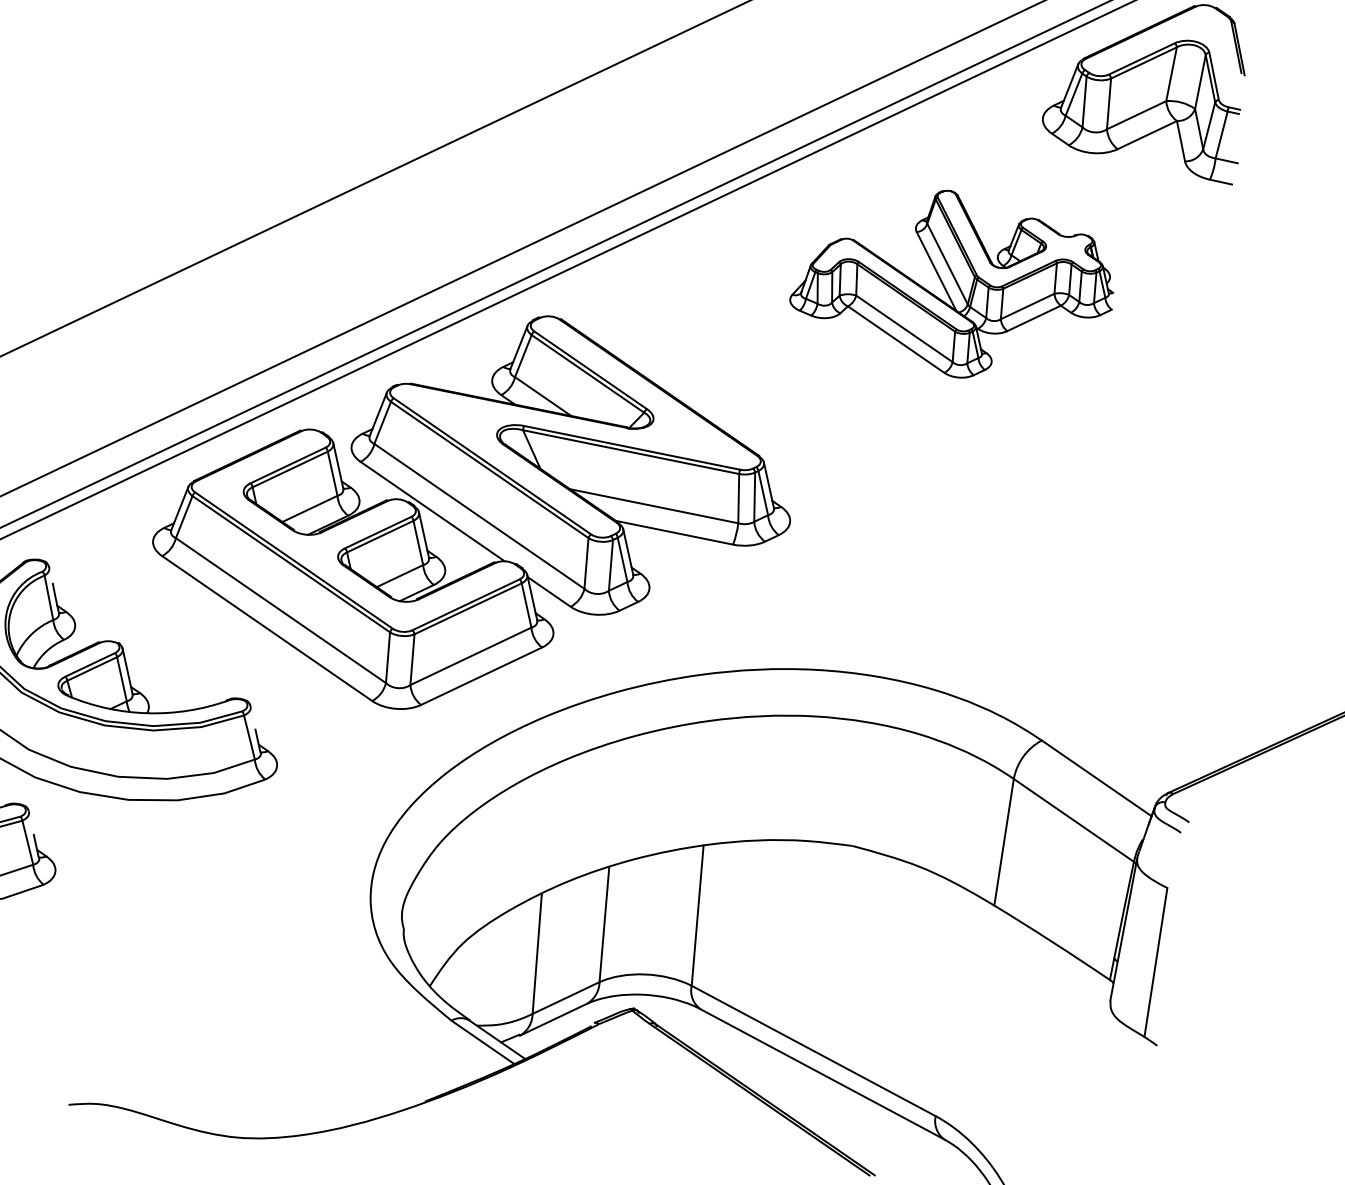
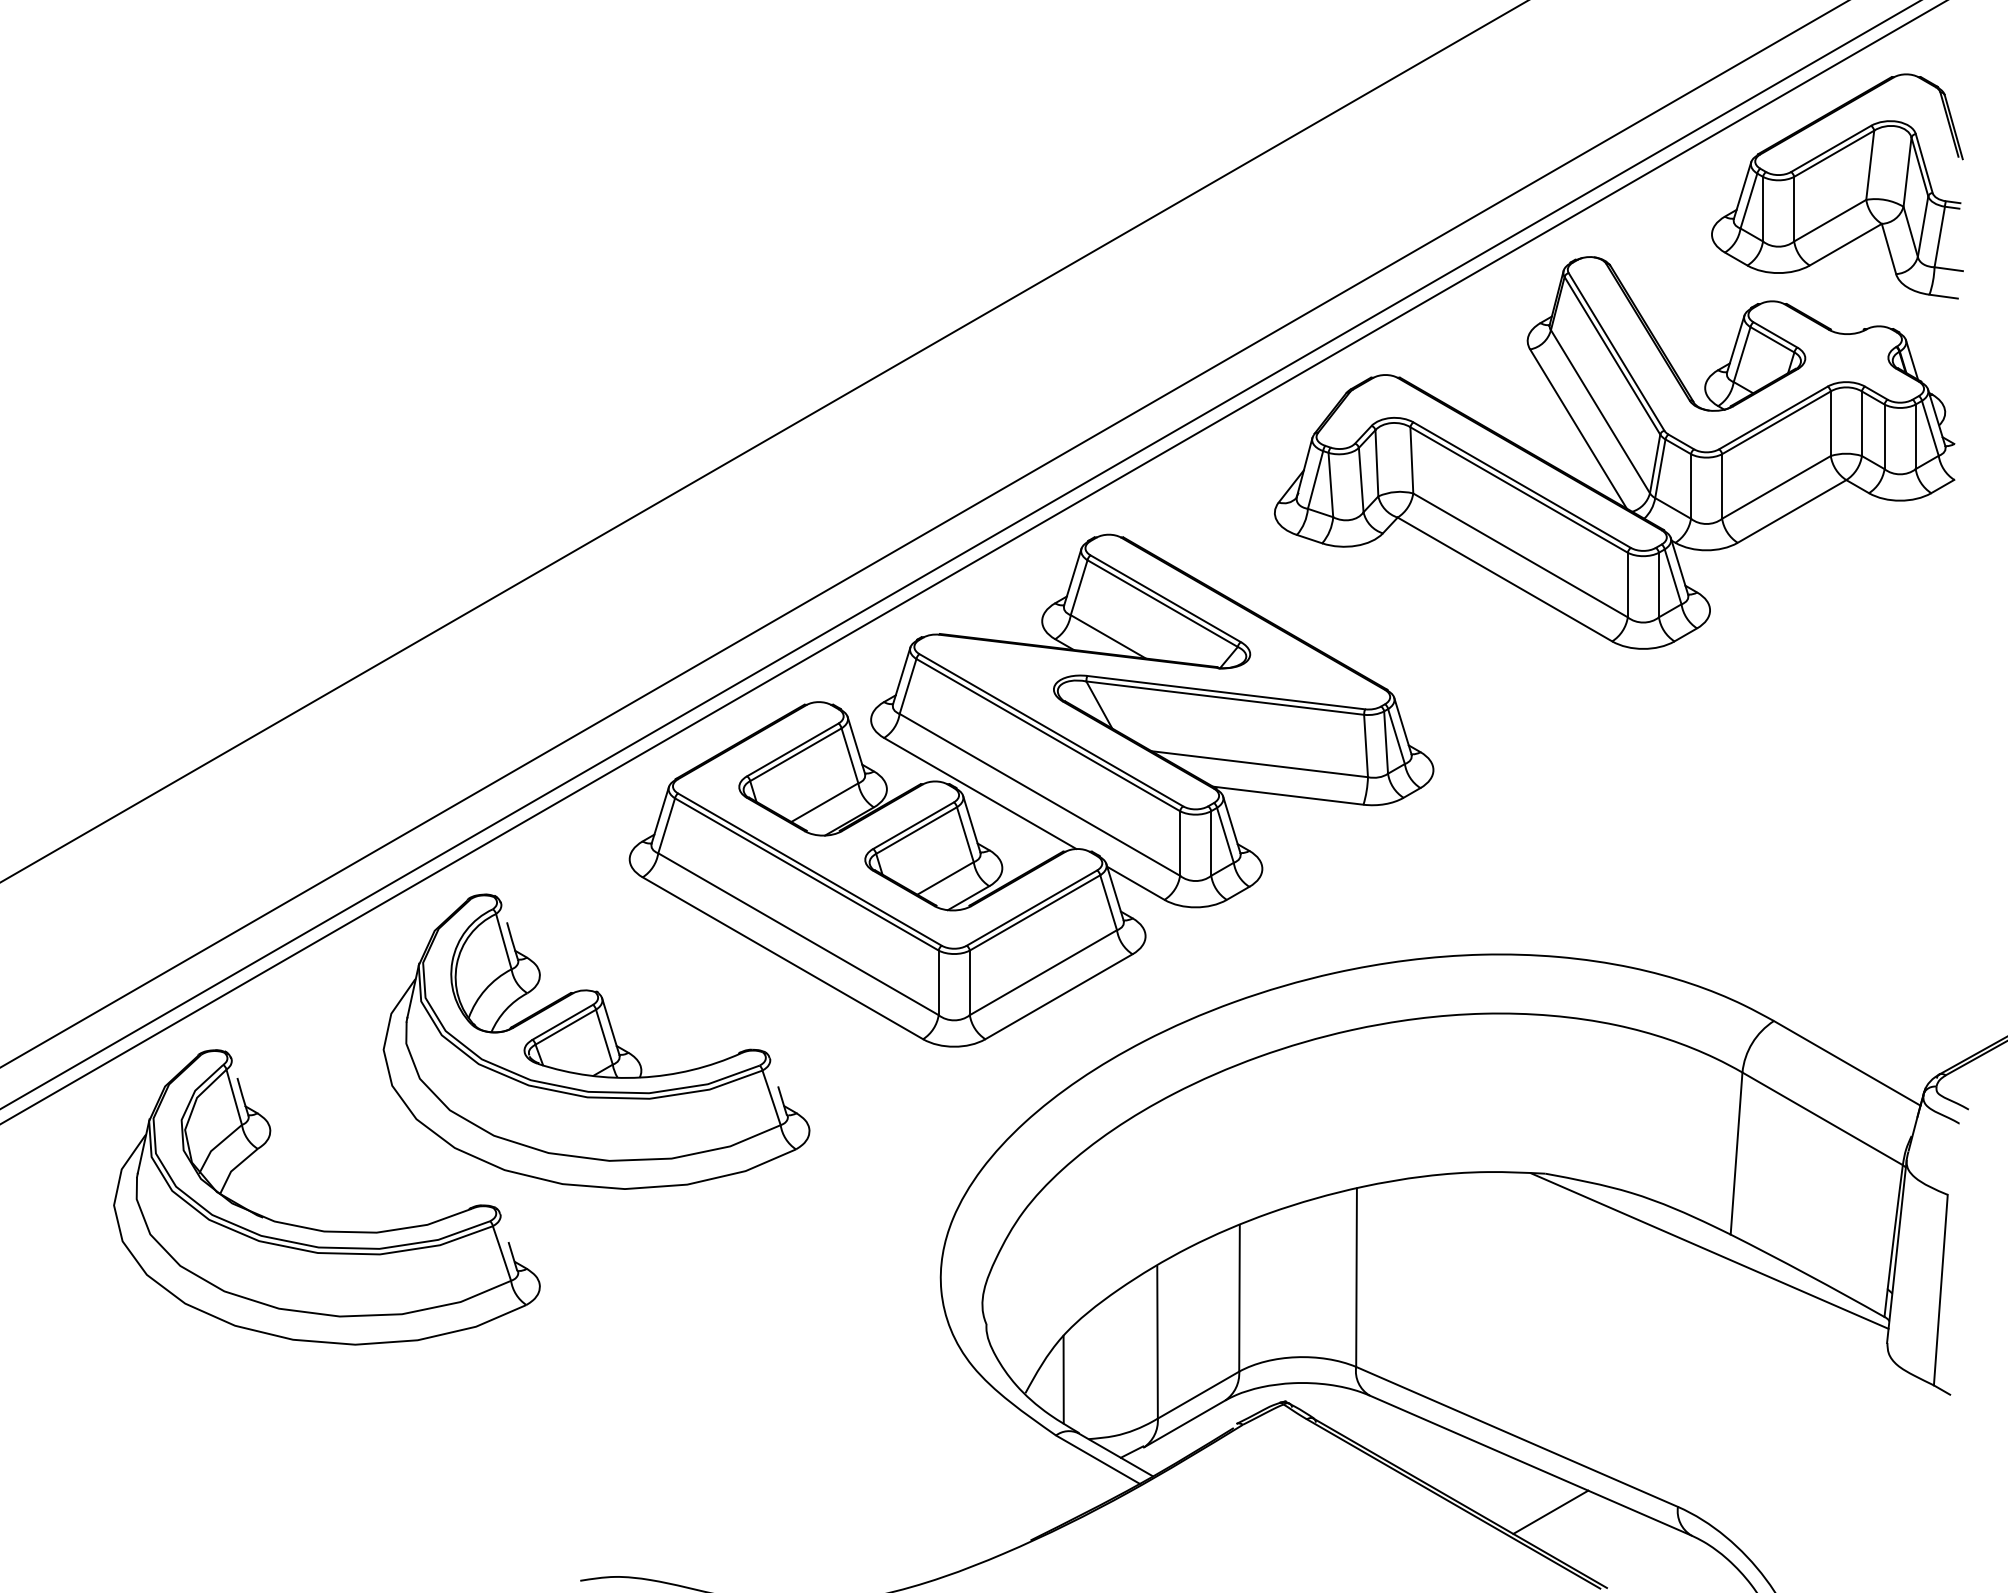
part: (952, 283) -> (1614, 452), size x1.67
line: (976, 916) -> (1709, 1250), added
line: (460, 977) -> (1063, 1379), added
line: (835, 1111) -> (1550, 1511), added

